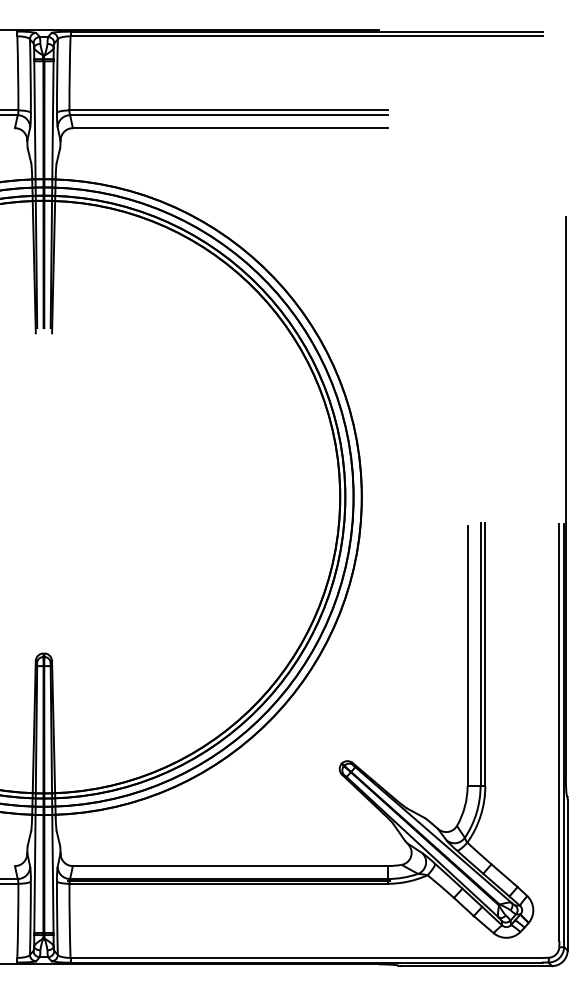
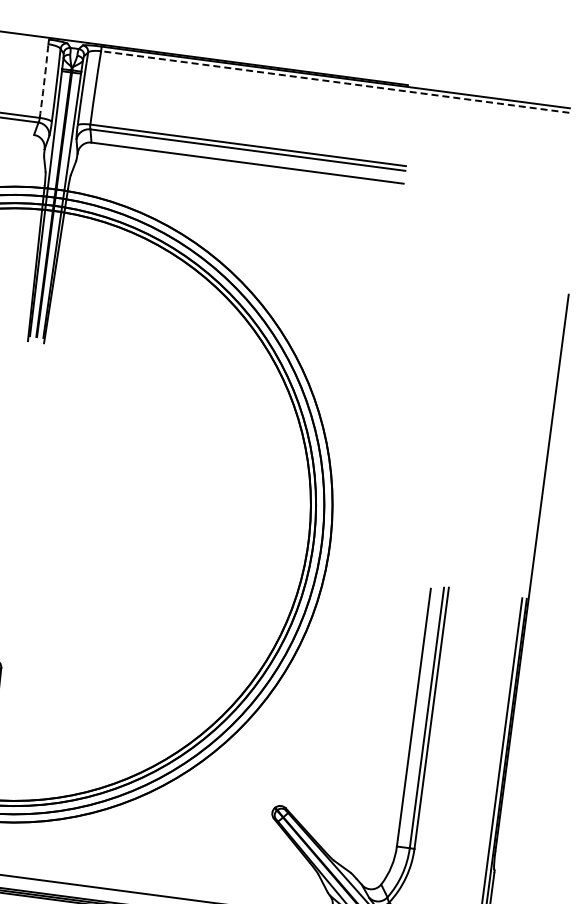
line: (306, 36) -> (335, 82), solid -> dashed
arc: (18, 73) -> (44, 81), solid -> dashed

